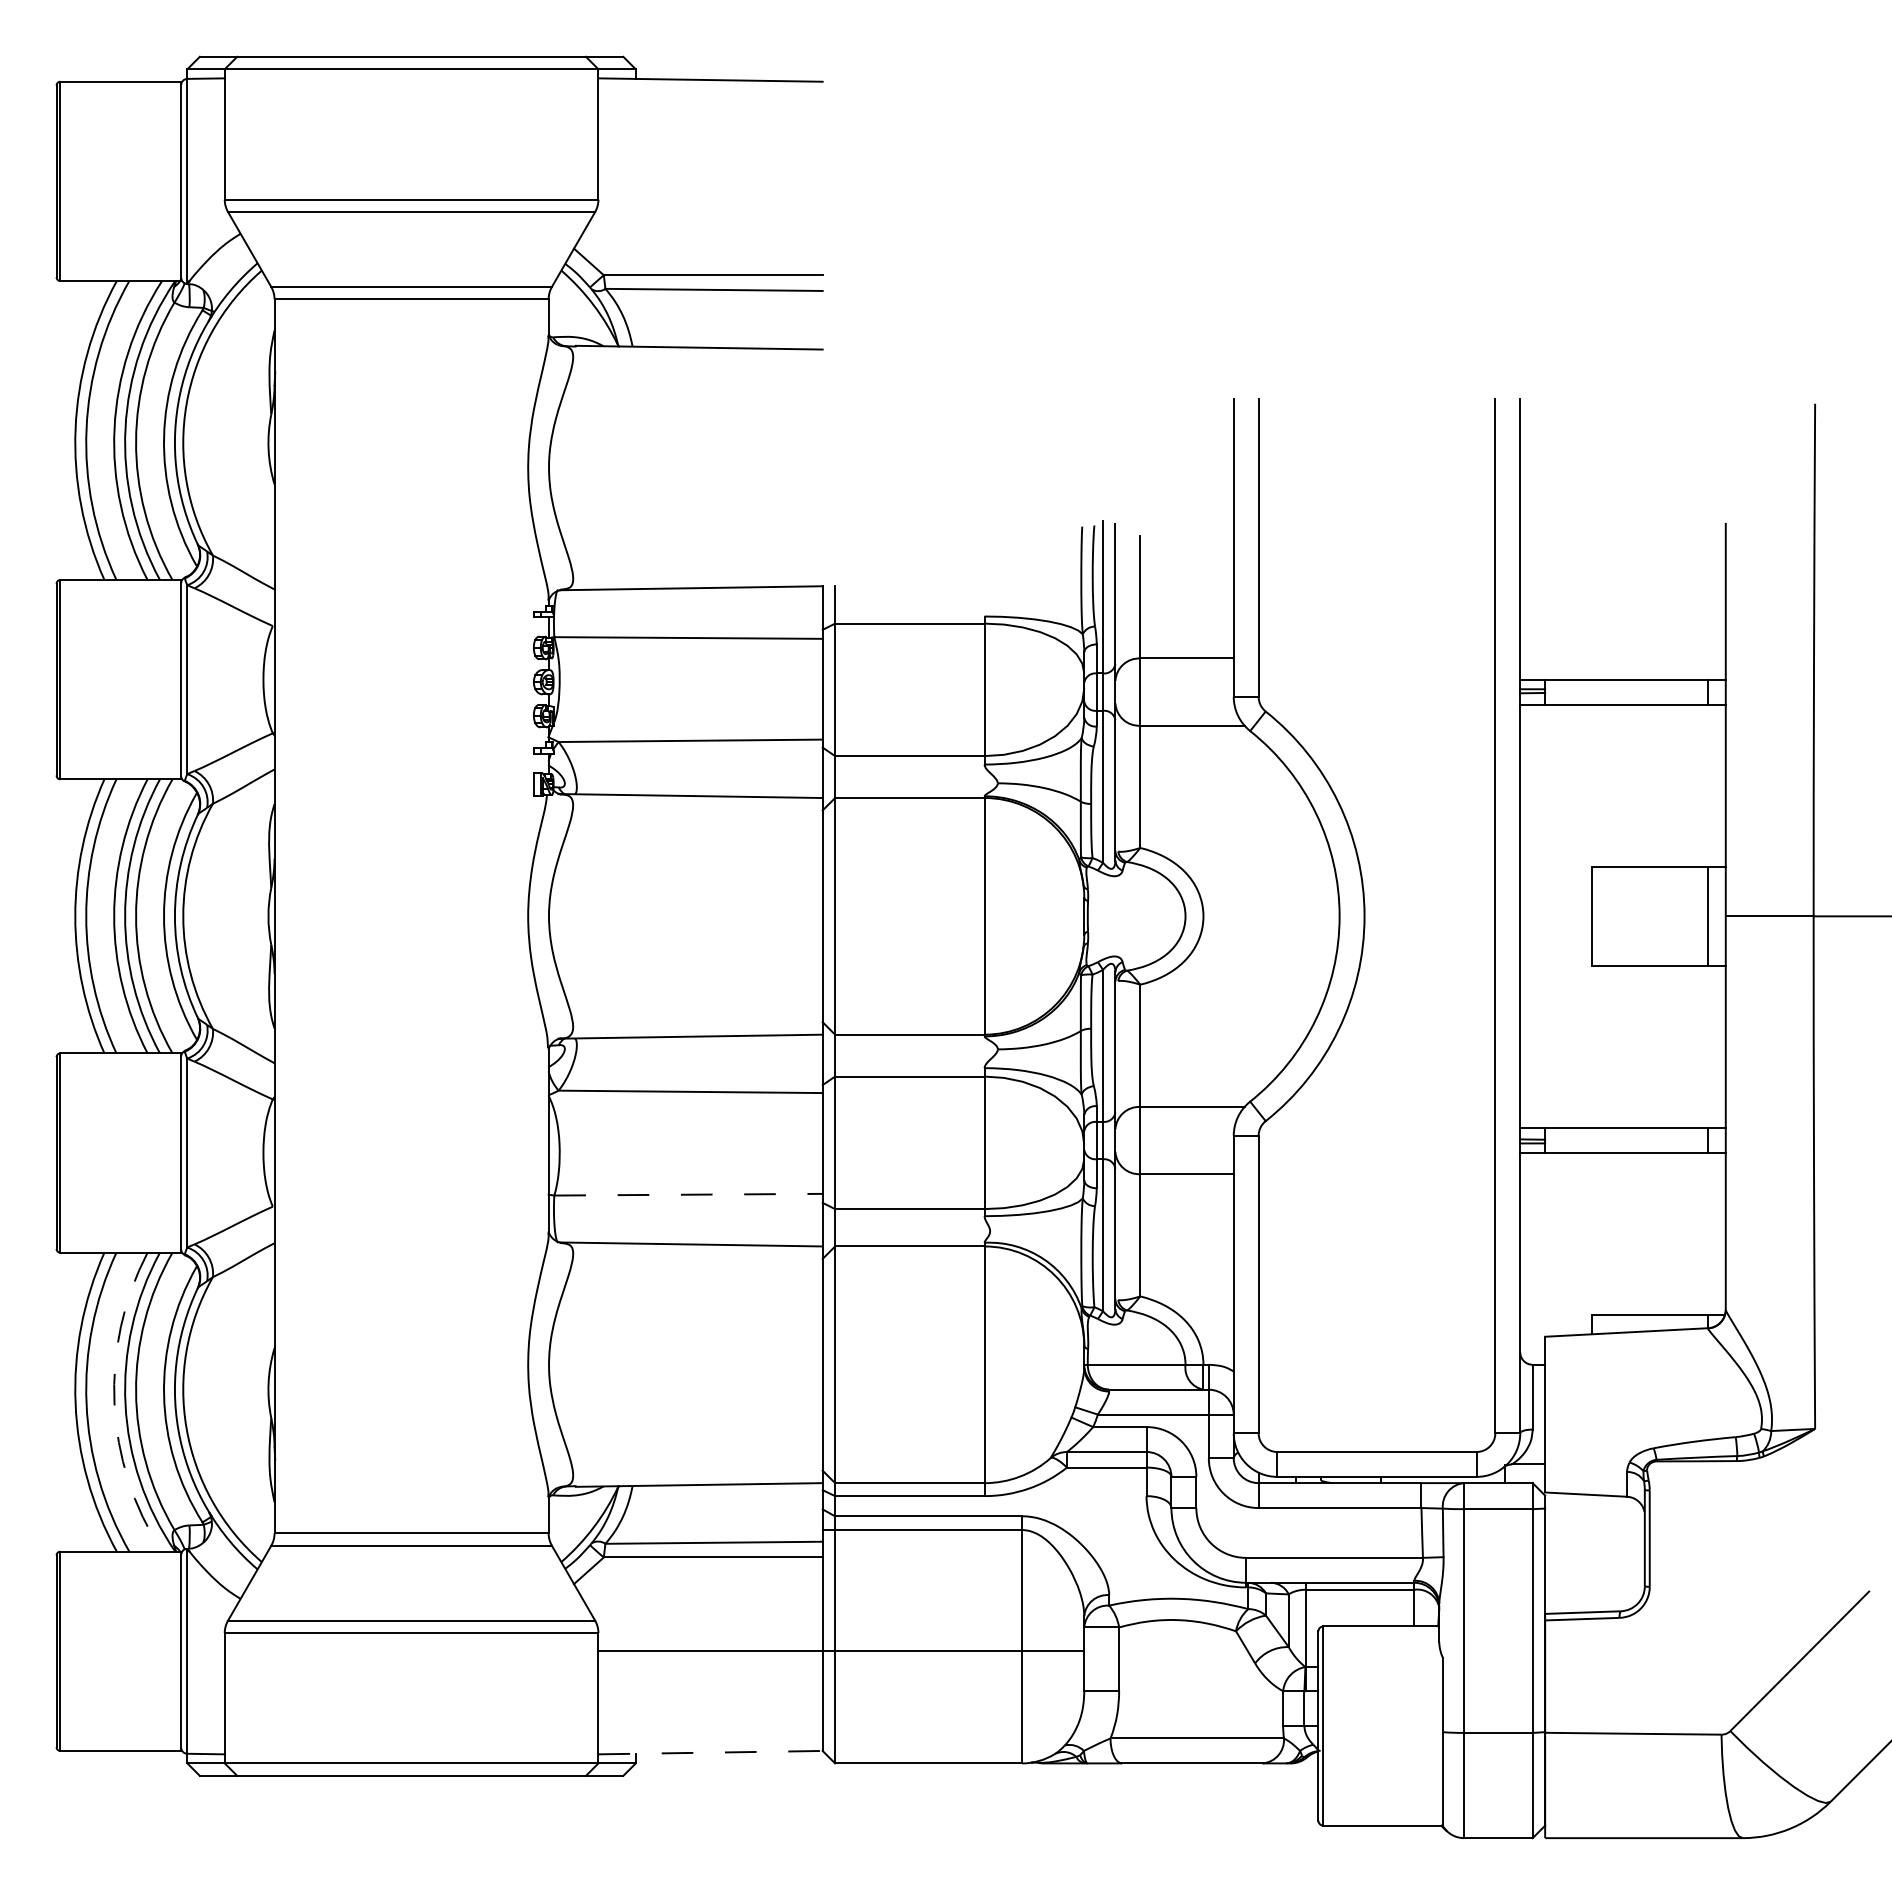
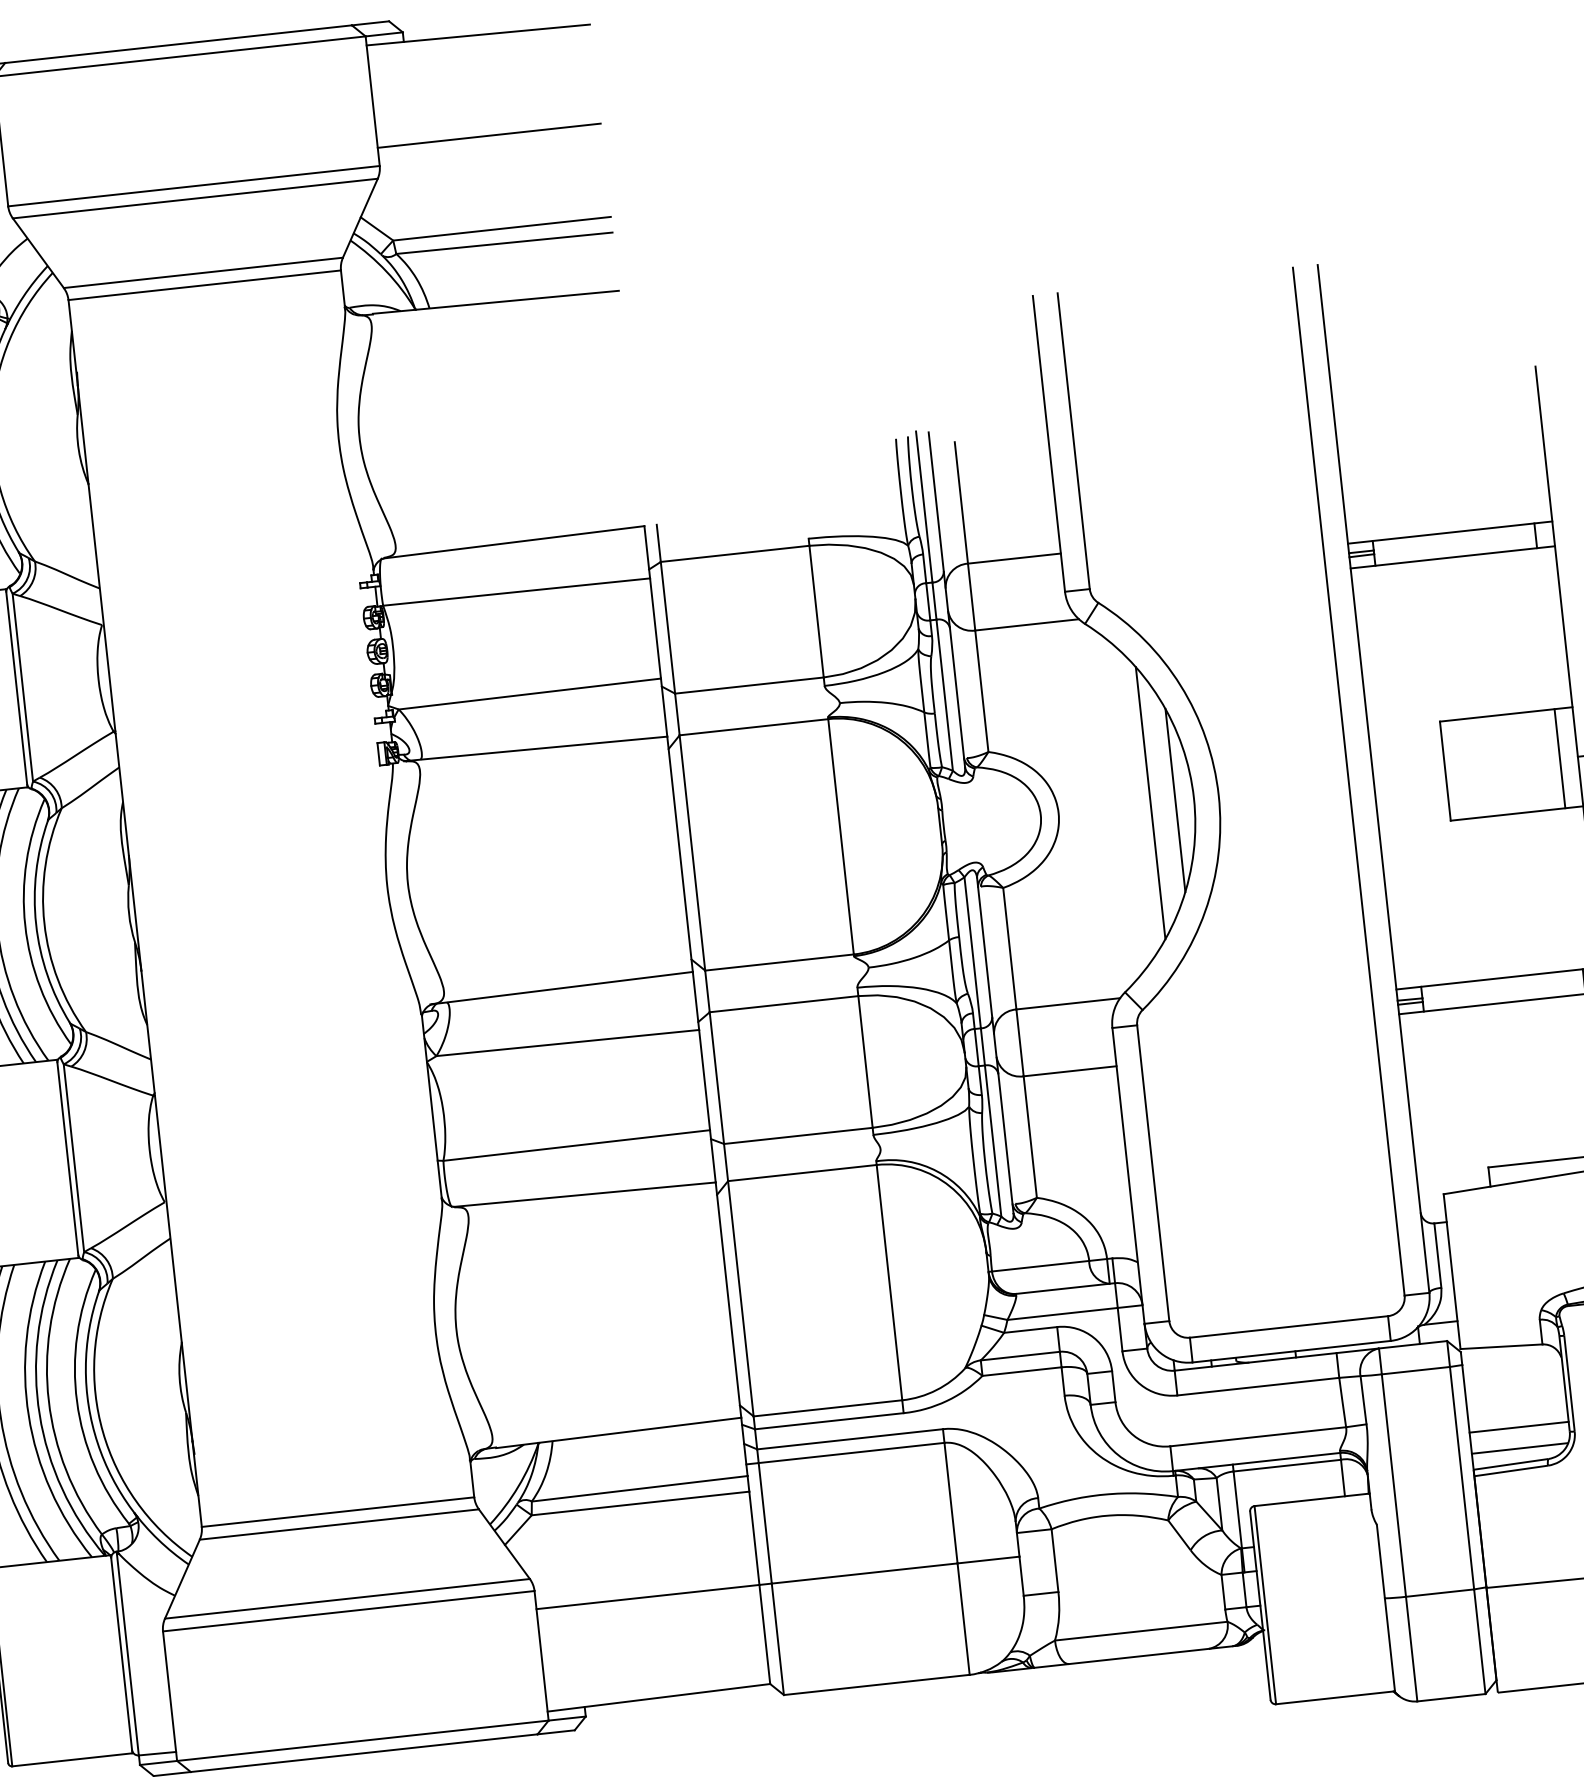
line: (710, 181) -> (489, 135), added
line: (1296, 916) -> (1151, 803), added
line: (1320, 916) -> (1174, 800), added
line: (689, 1194) -> (577, 1145), dashed -> solid
arc: (114, 1404) -> (28, 1416), dashed -> solid
line: (1594, 1576) -> (1518, 1427), added
line: (1593, 1597) -> (1519, 1448), added
line: (711, 1752) -> (659, 1697), dashed -> solid

